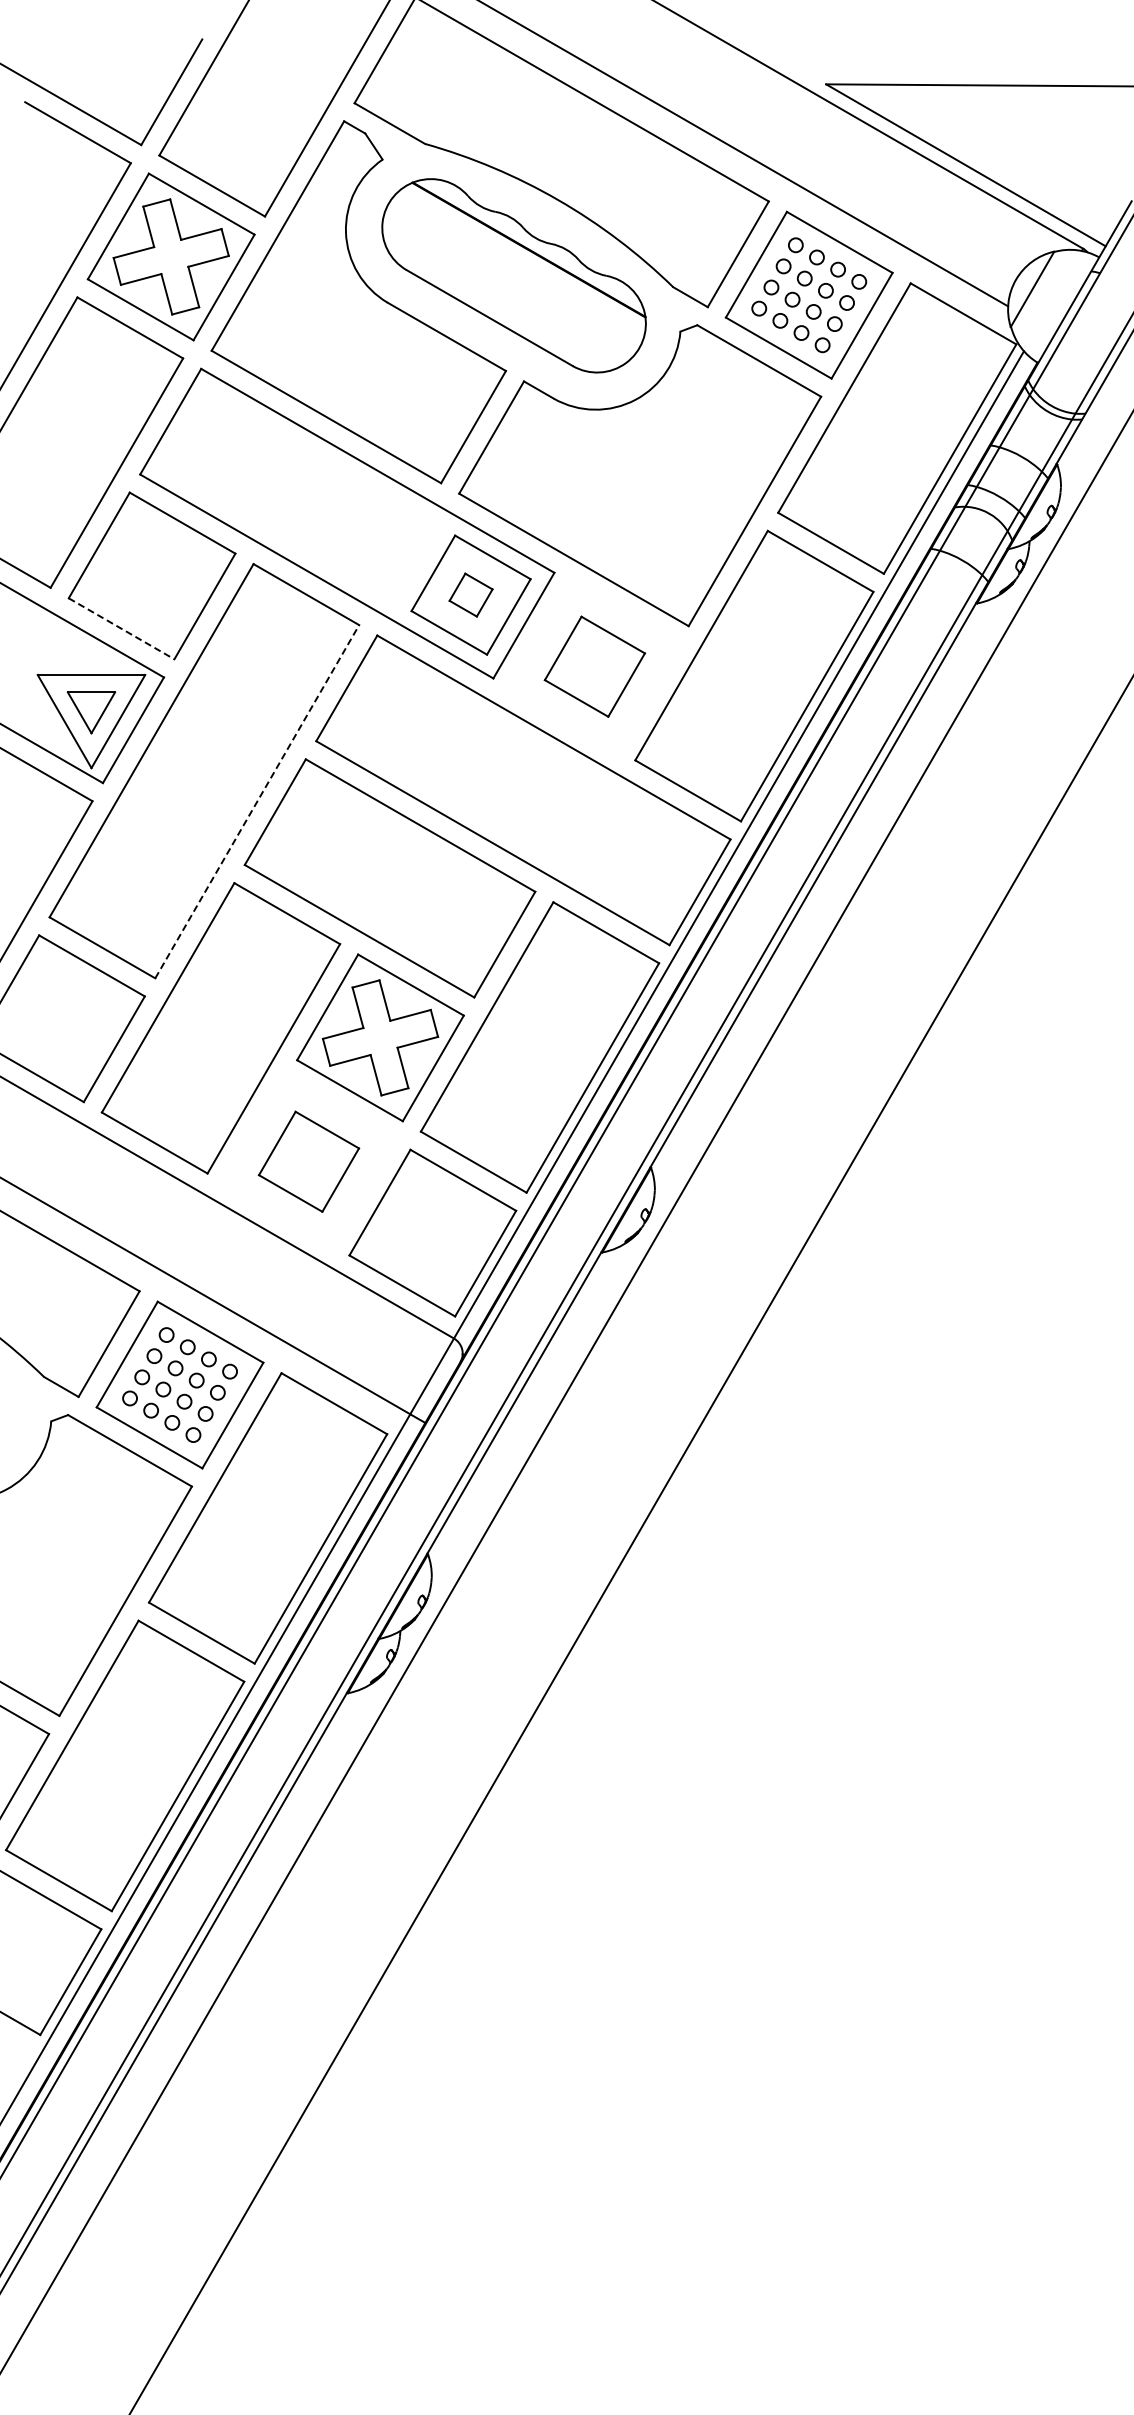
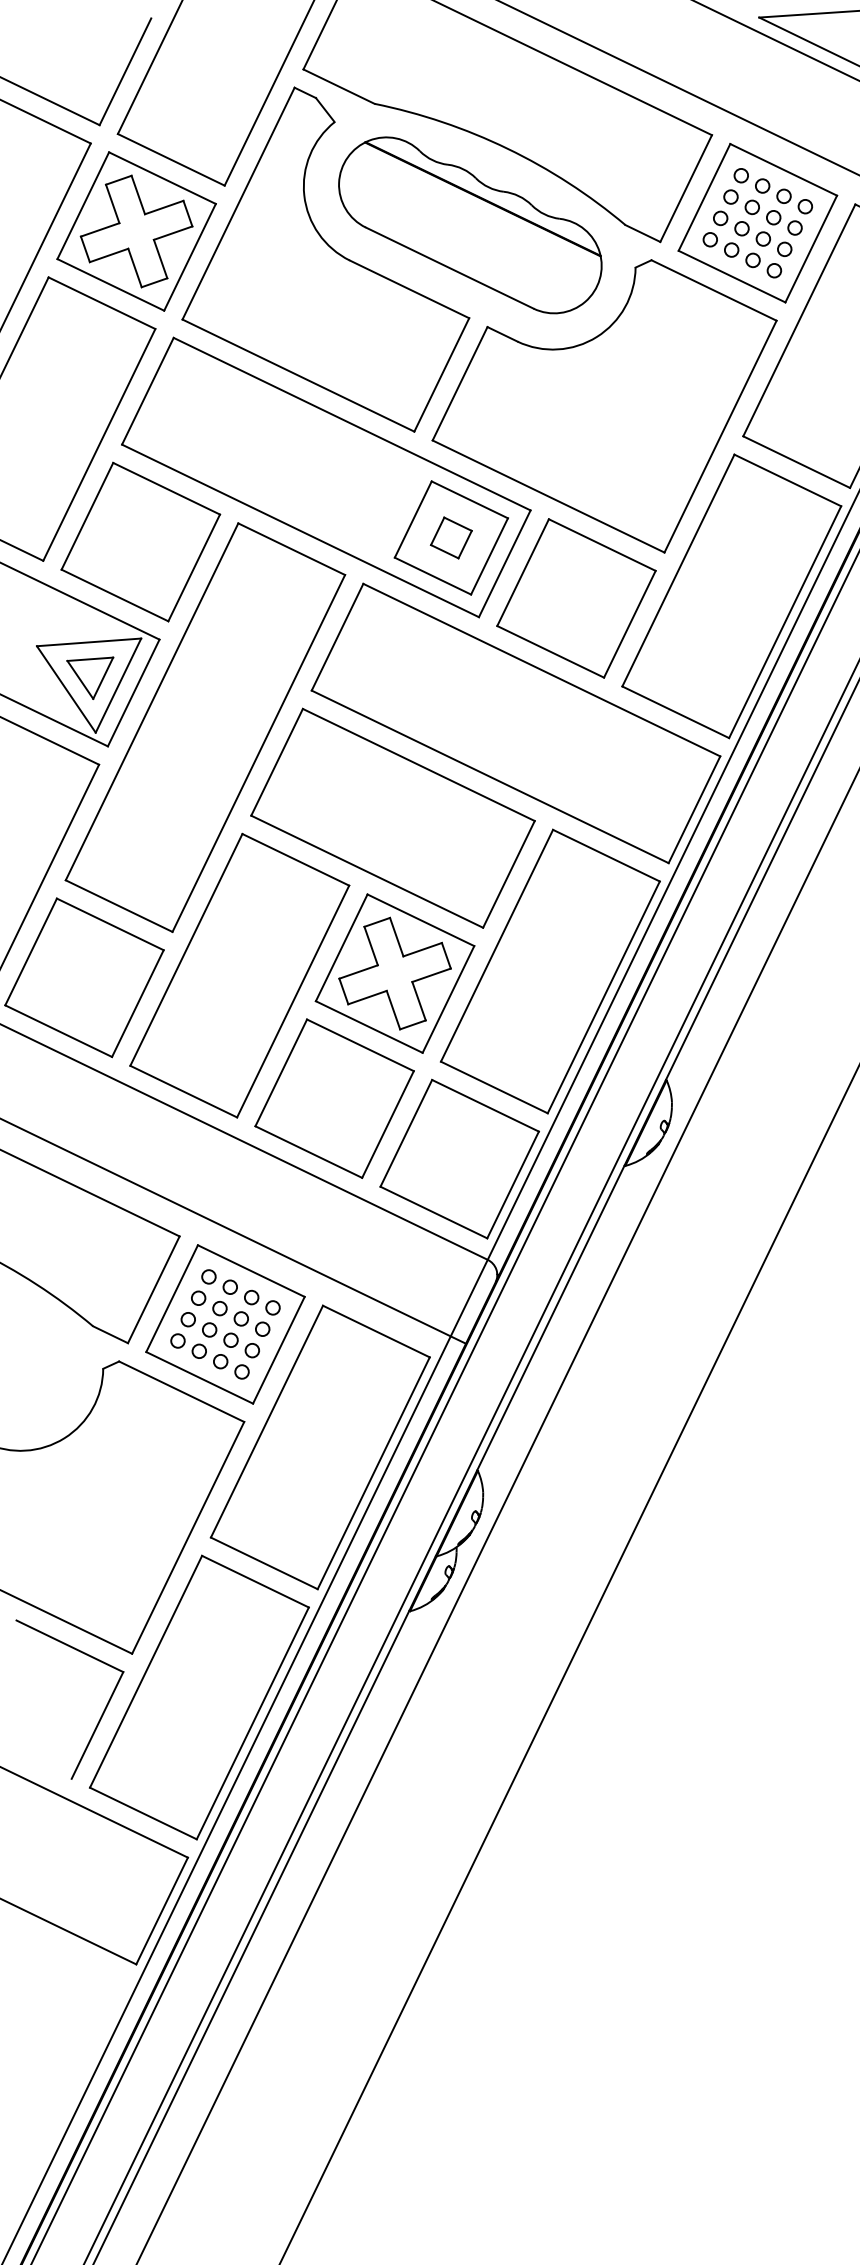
line: (122, 629) -> (115, 596), dashed -> solid
part: (594, 666) -> (576, 598), size x1.67
line: (257, 801) -> (259, 753), dashed -> solid
part: (308, 1161) -> (334, 1098), size x1.67

